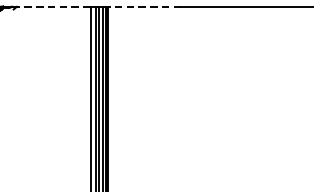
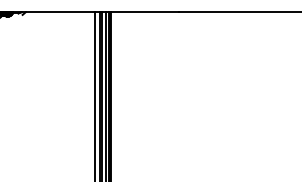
line: (54, 6) -> (60, 12), dashed -> solid
line: (143, 6) -> (144, 12), dashed -> solid

